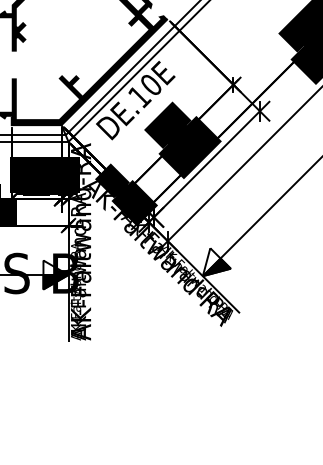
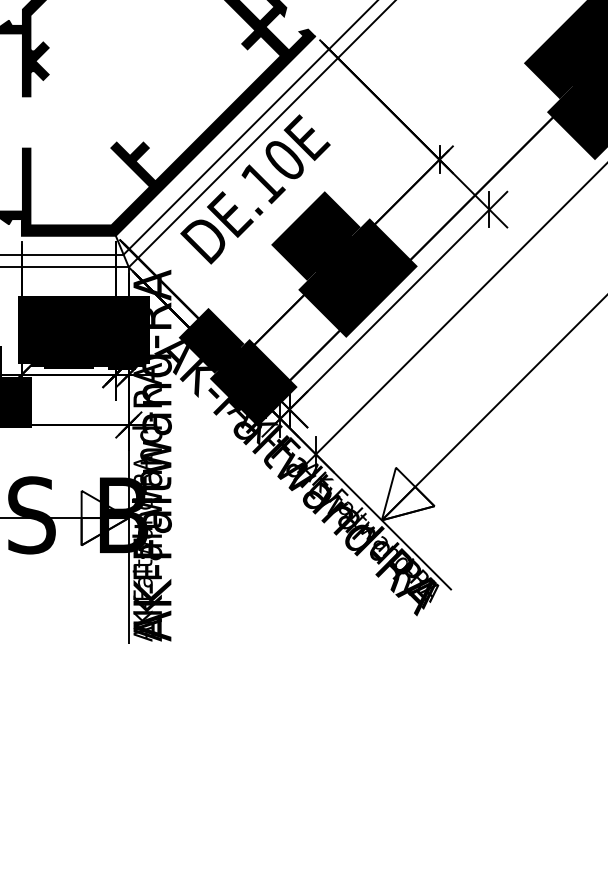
fill: (216, 267) -> (407, 503), removed
fill: (55, 282) -> (104, 532), removed

